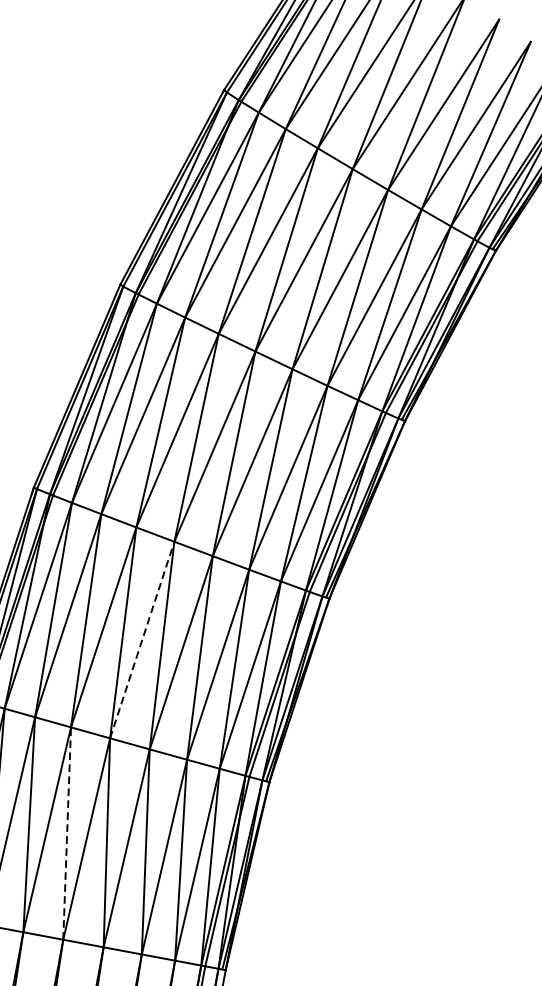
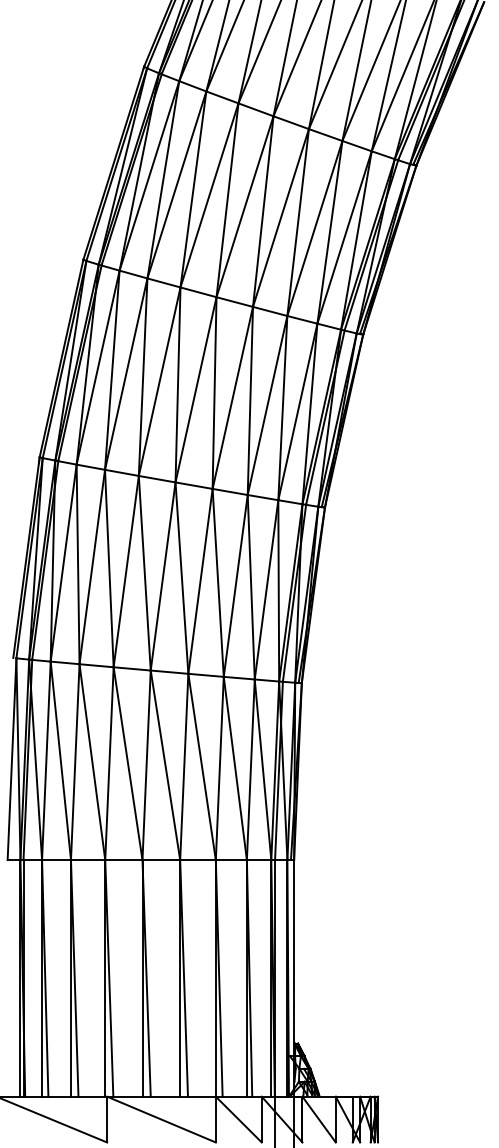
line: (142, 640) -> (163, 576), dashed -> solid
line: (67, 833) -> (128, 763), dashed -> solid

